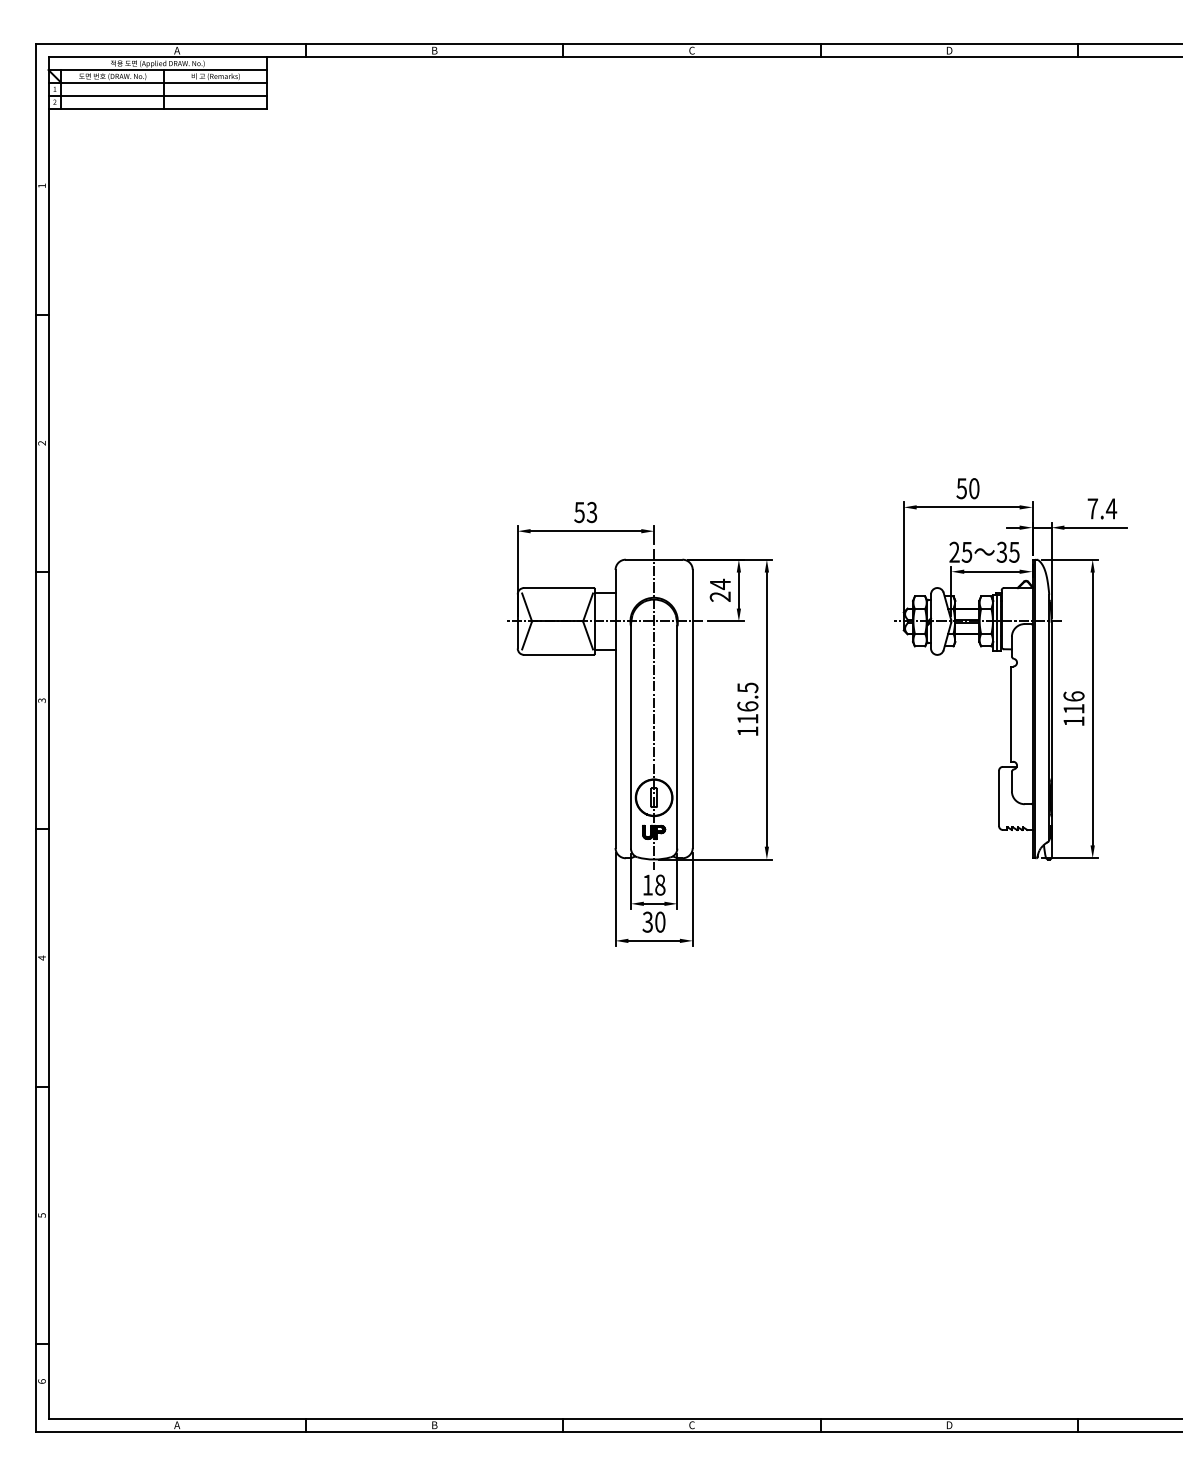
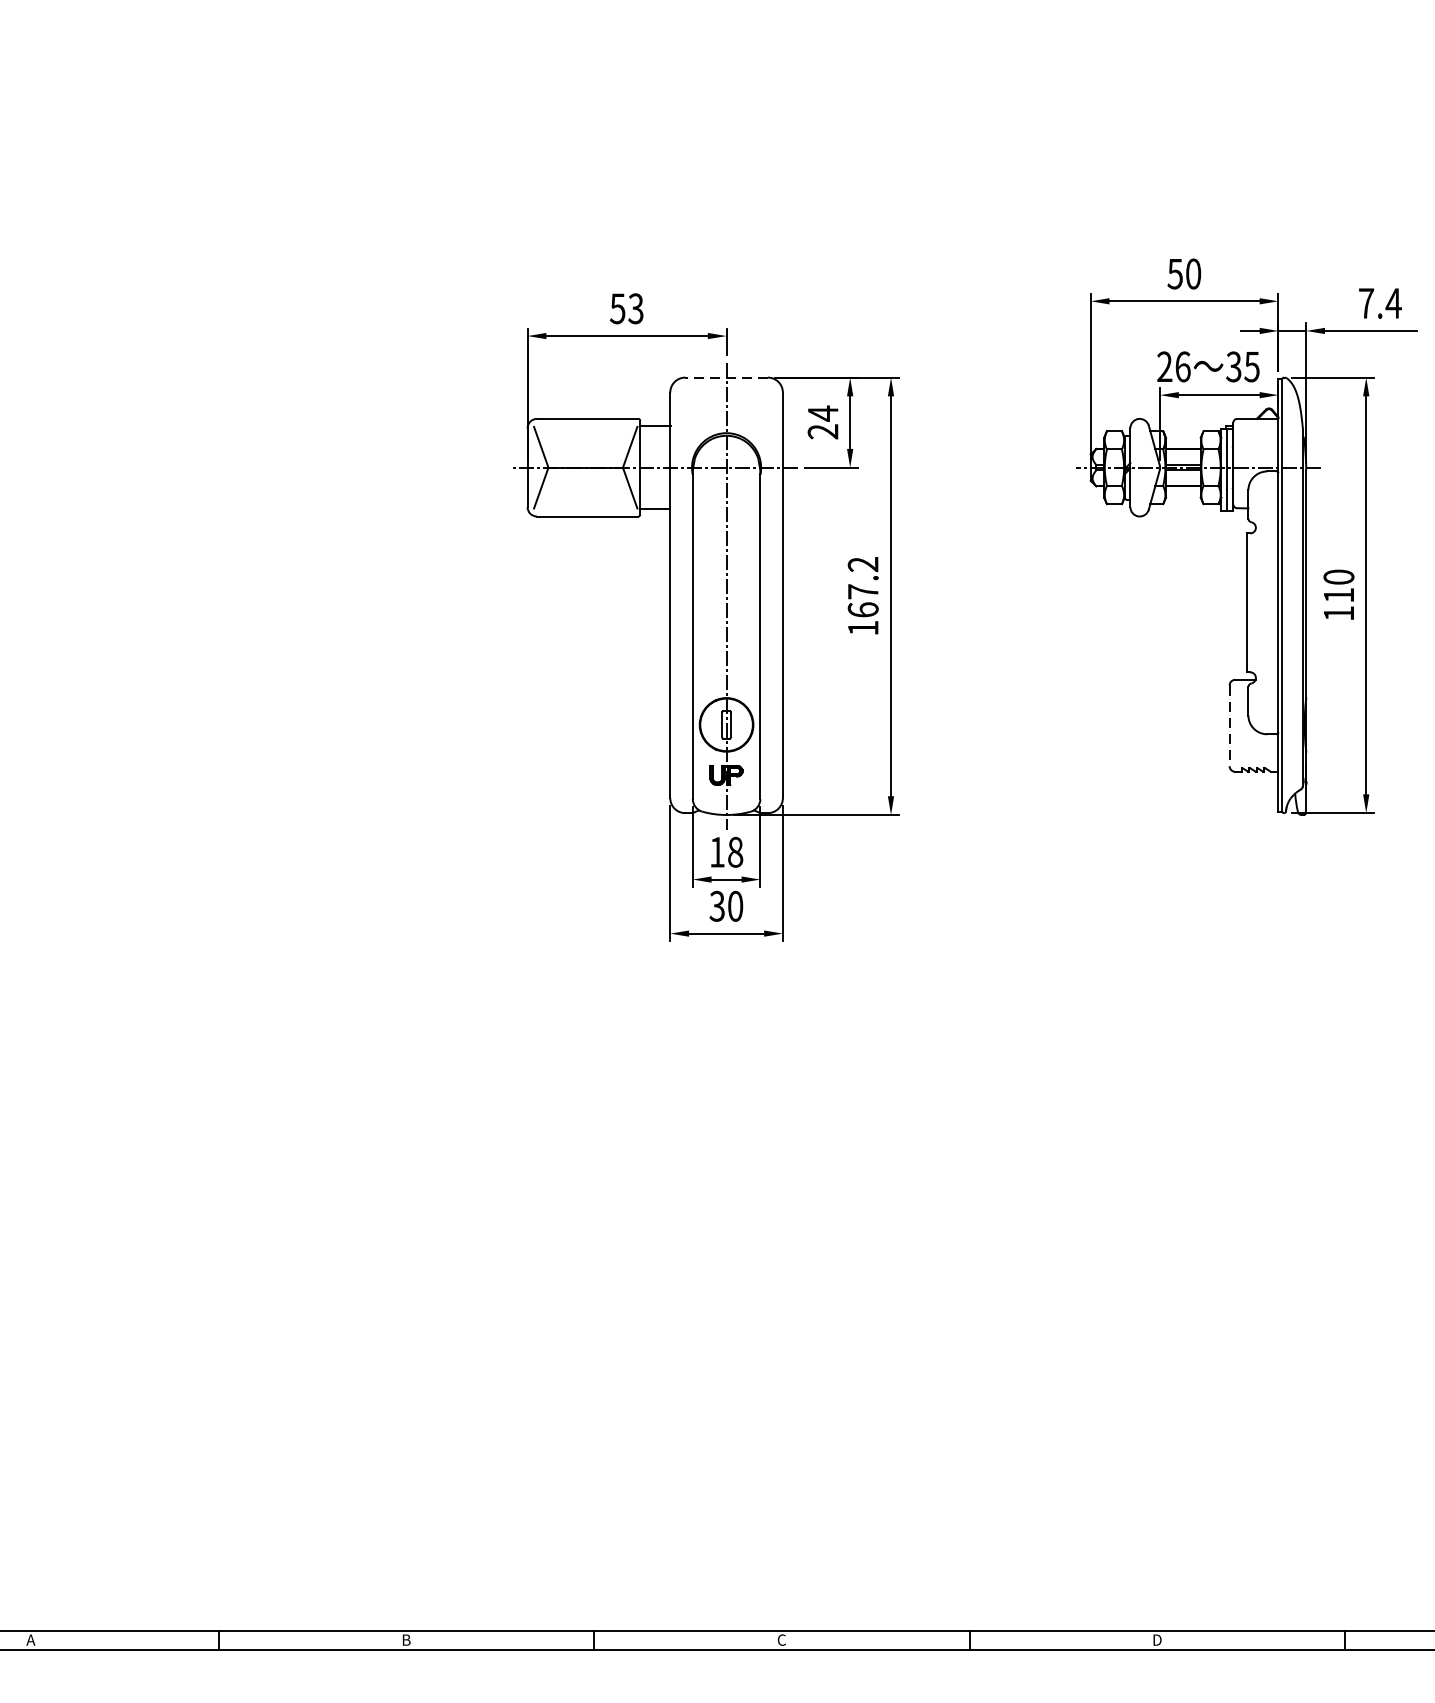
text: (966, 551) -> (1182, 365), 25 -> 26
line: (653, 559) -> (725, 377), solid -> dashed
text: (1073, 696) -> (1338, 577), 116 -> 110
text: (747, 702) -> (862, 585), 116.5 -> 167.2
line: (999, 798) -> (1230, 725), solid -> dashed

